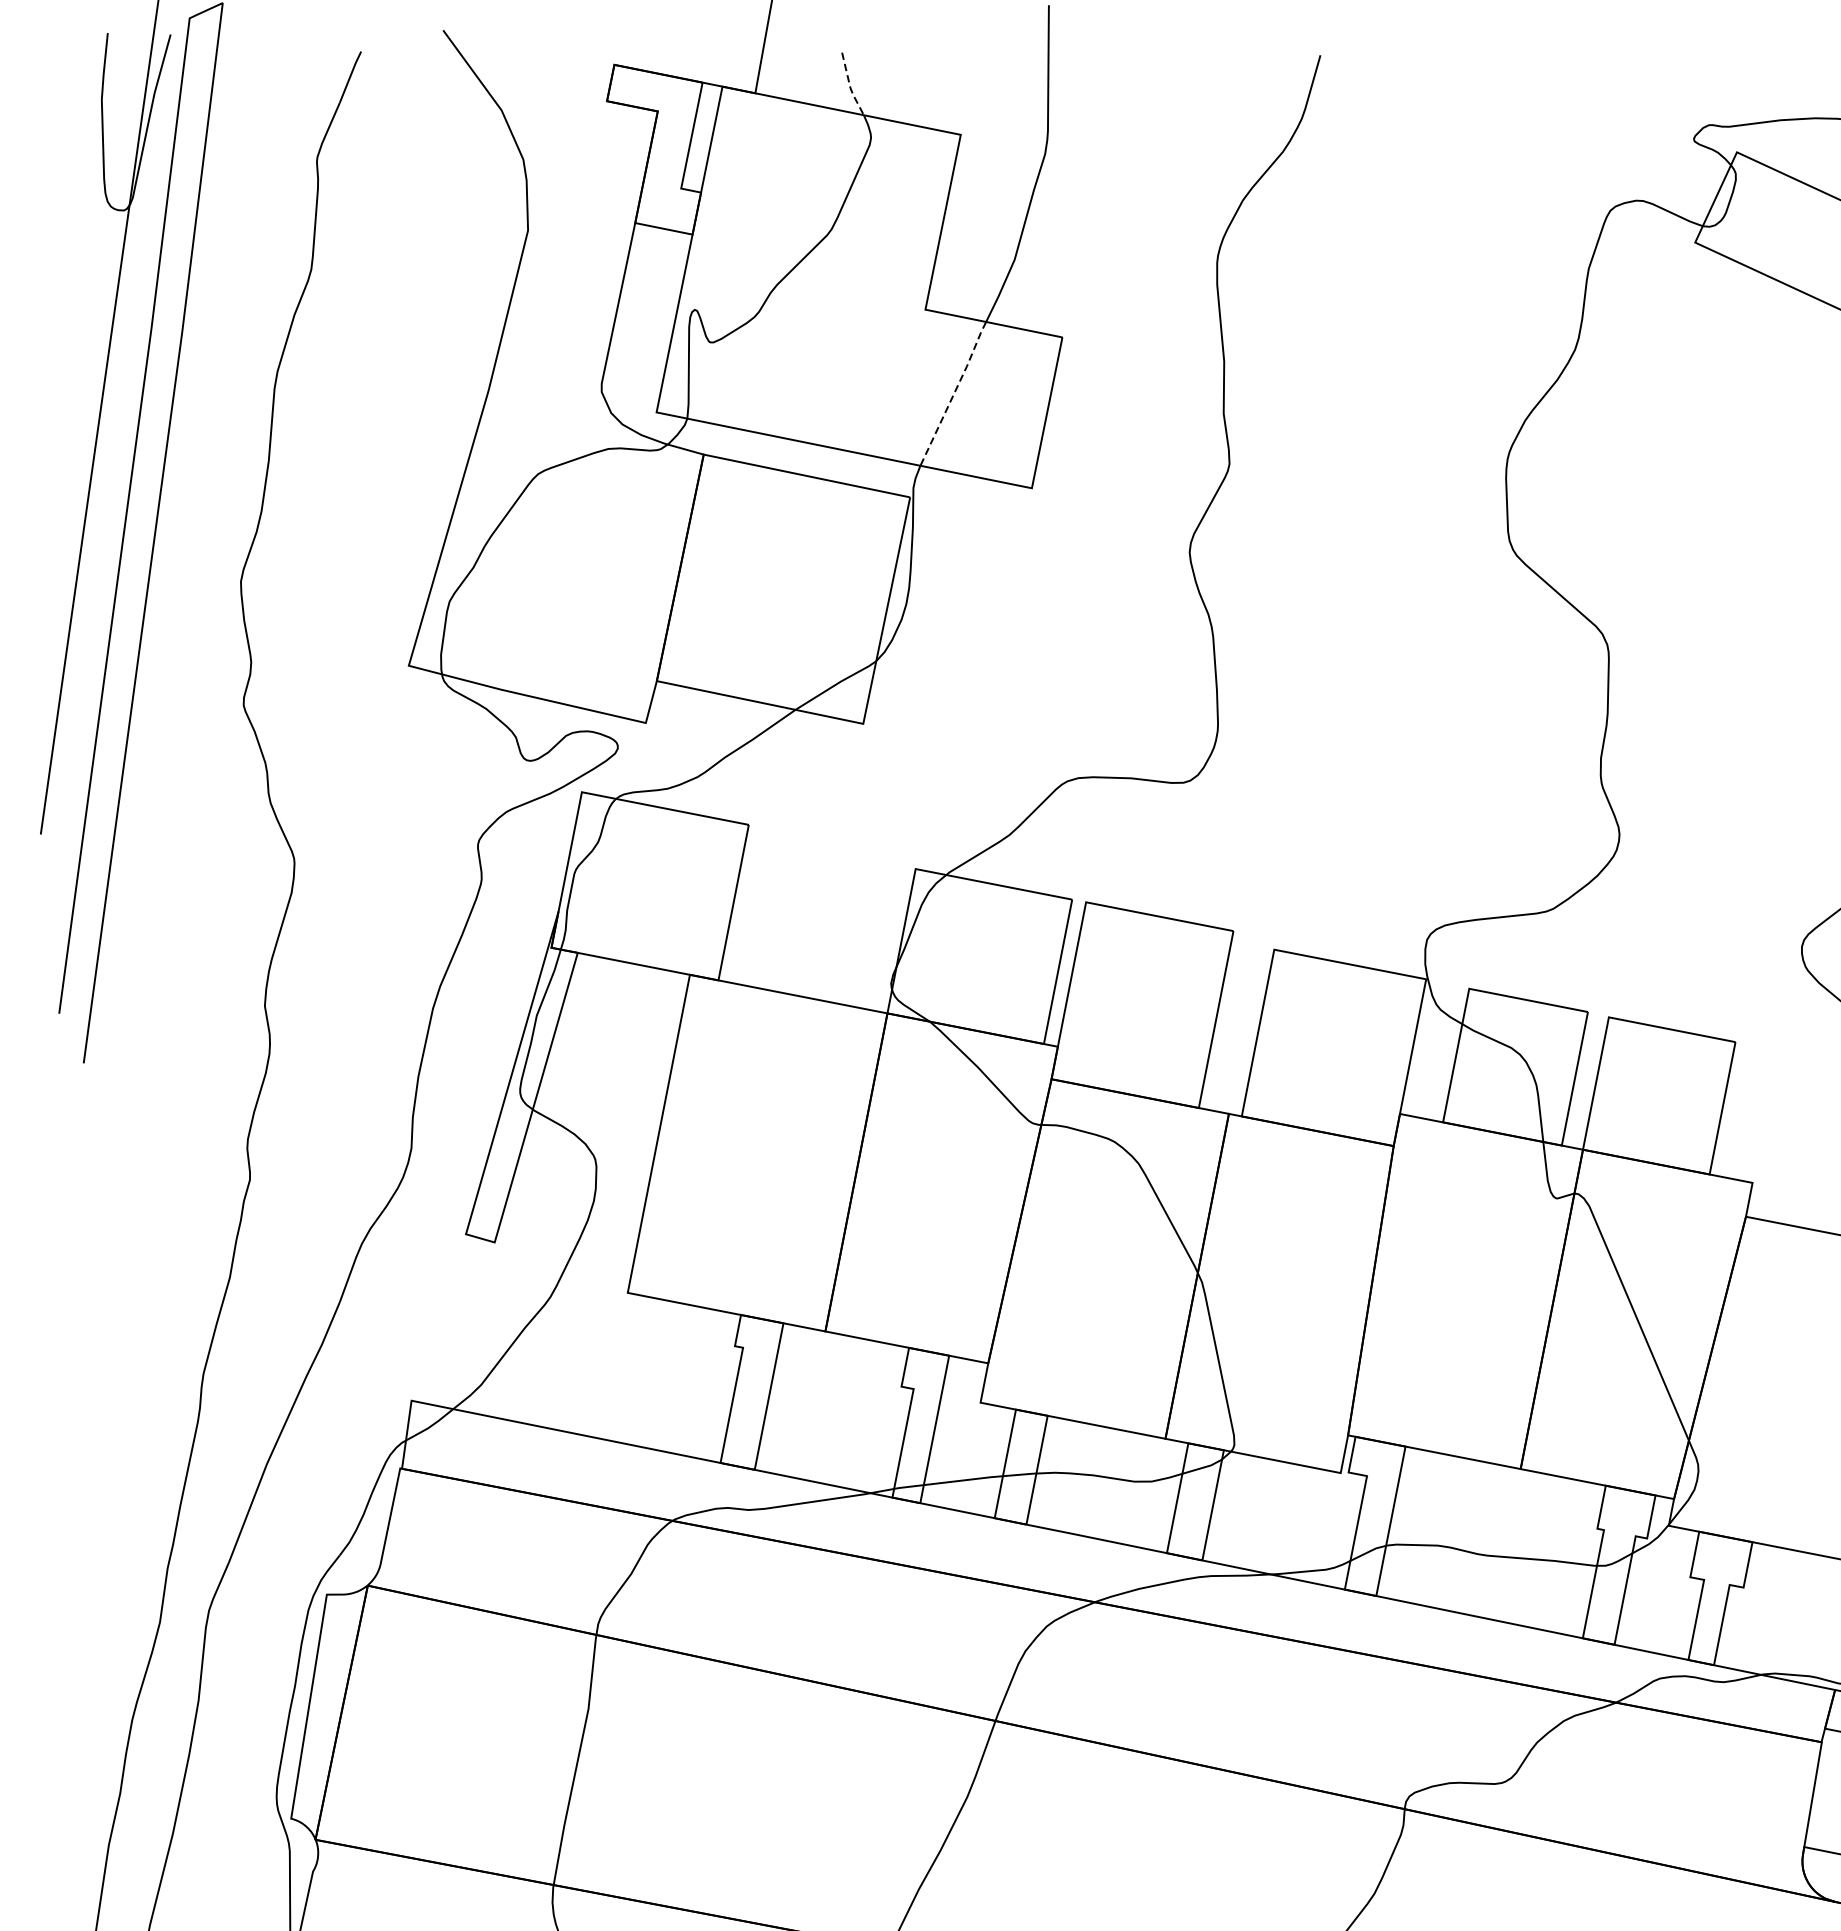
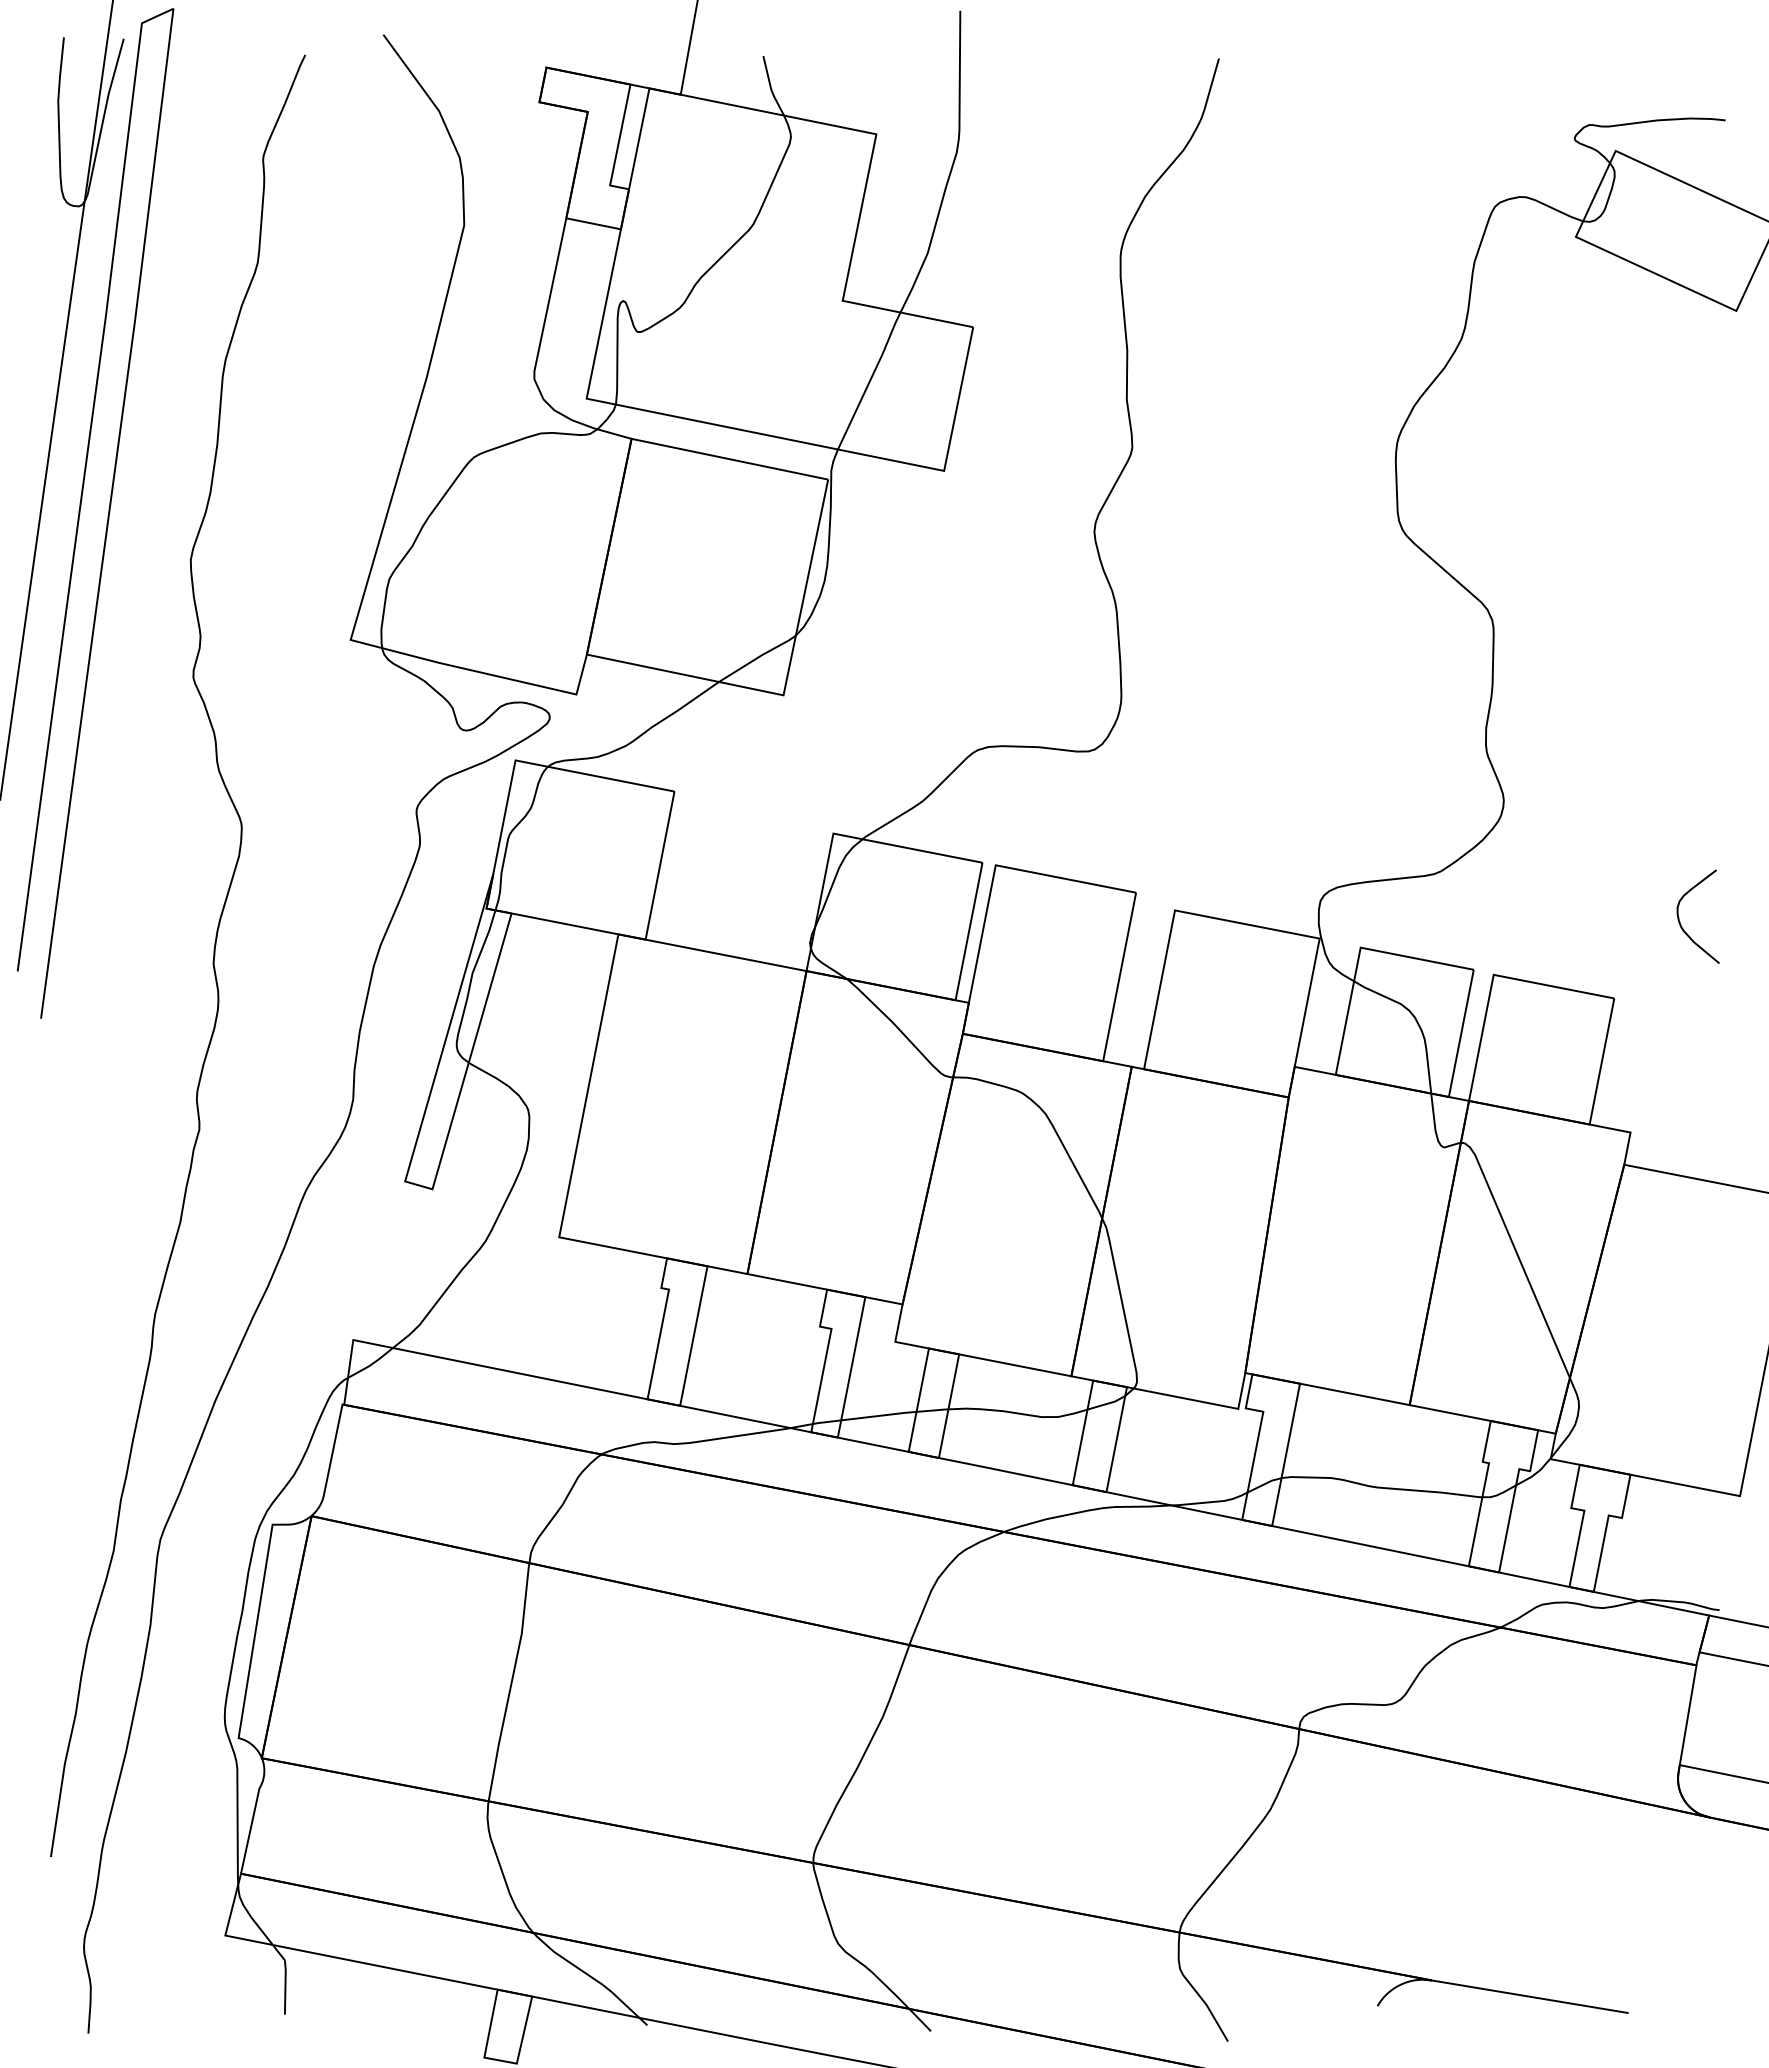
line: (850, 86) -> (771, 88), dashed -> solid
line: (954, 393) -> (870, 380), dashed -> solid

